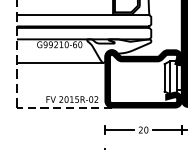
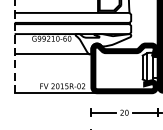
line: (64, 107) -> (55, 93), dashed -> solid

